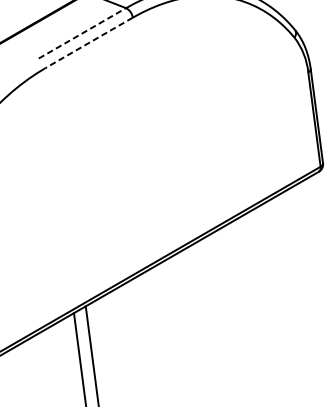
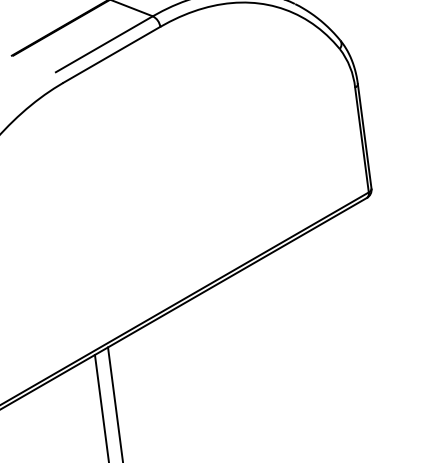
line: (82, 33) -> (104, 44), dashed -> solid
line: (88, 42) -> (111, 54), dashed -> solid

